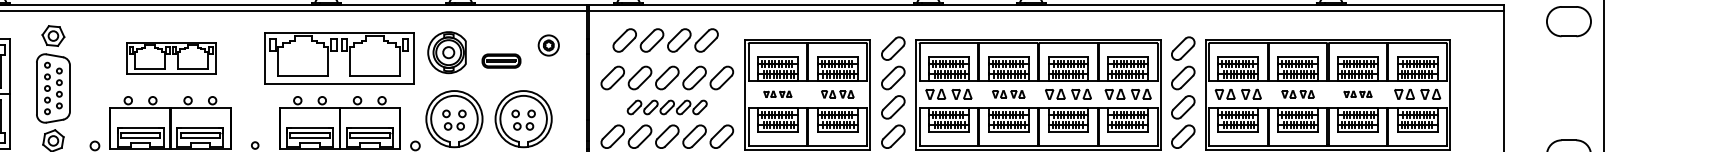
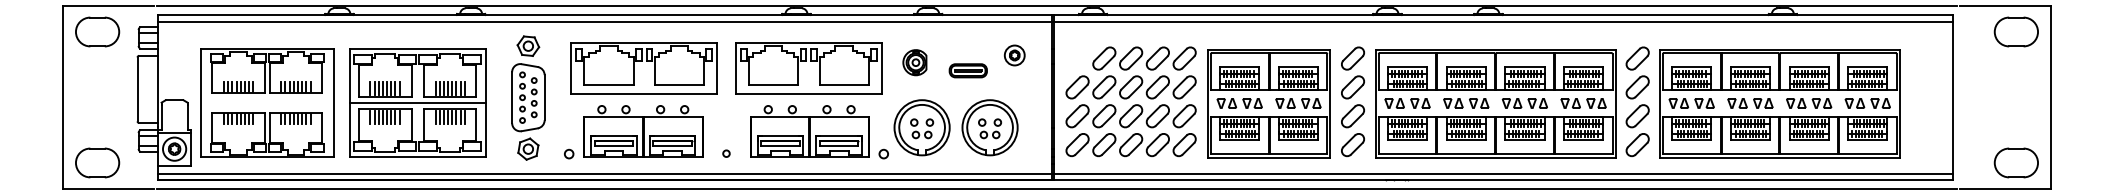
part: (665, 40) -> (1144, 58), moved
part: (446, 52) -> (914, 62), size x0.62
part: (170, 58) -> (643, 68), size x1.67
part: (777, 94) -> (1239, 103), size x1.67
part: (837, 94) -> (1298, 103), size x1.43
part: (1008, 94) -> (1466, 103), size x1.43
part: (1298, 94) -> (1750, 103), size x1.43
part: (1358, 94) -> (1809, 103), size x1.67
part: (666, 107) -> (1130, 116), size x1.67

